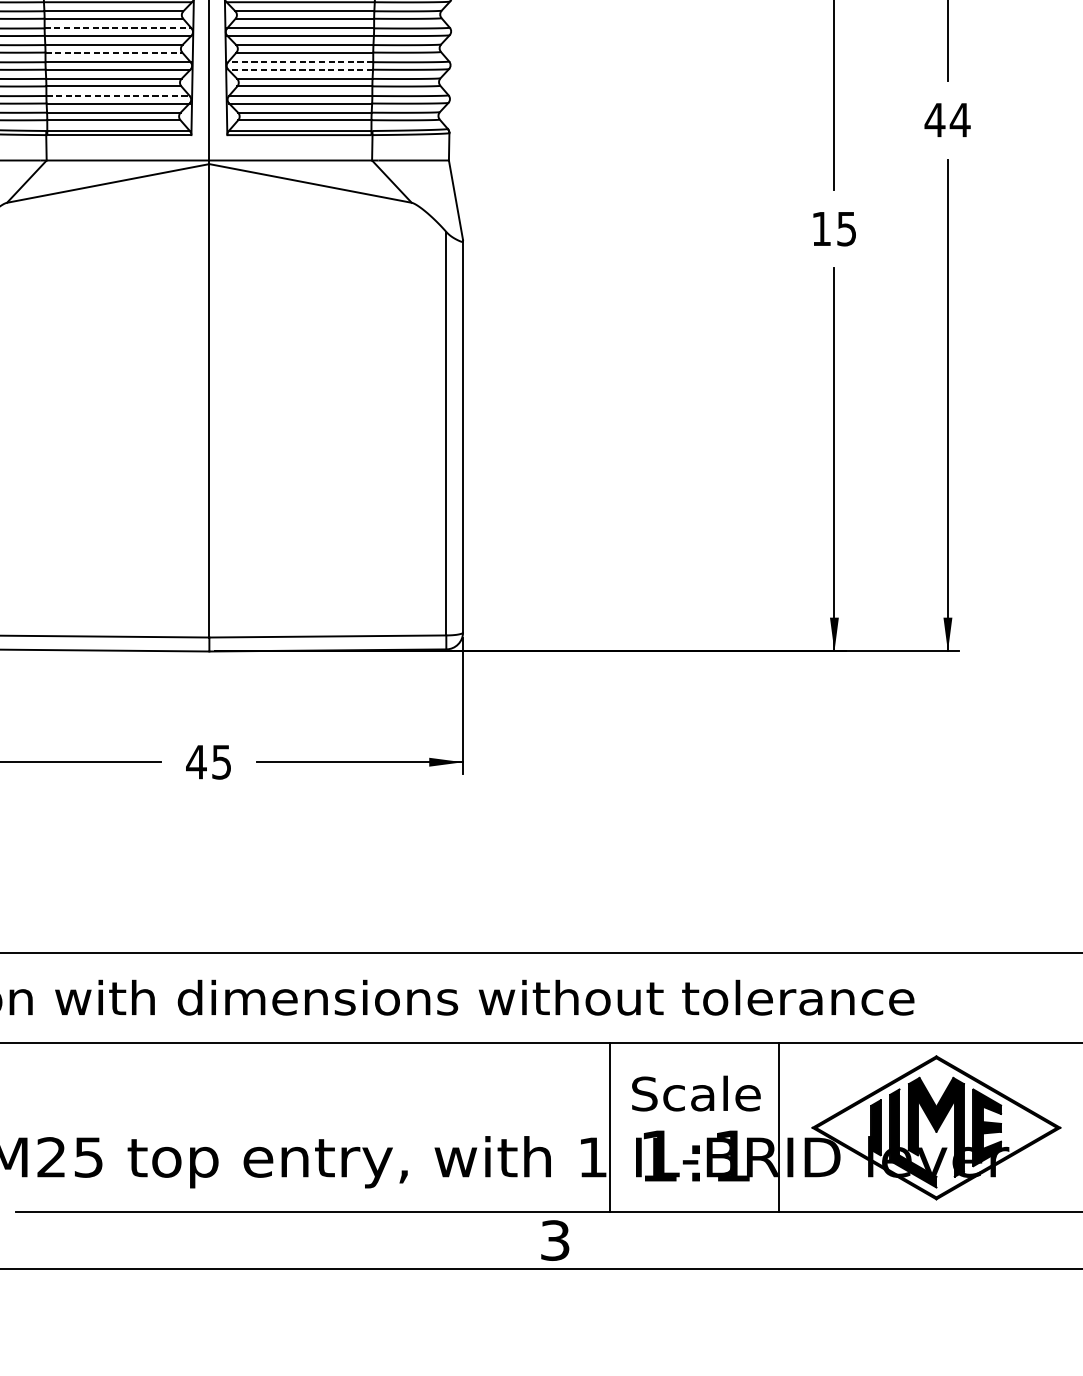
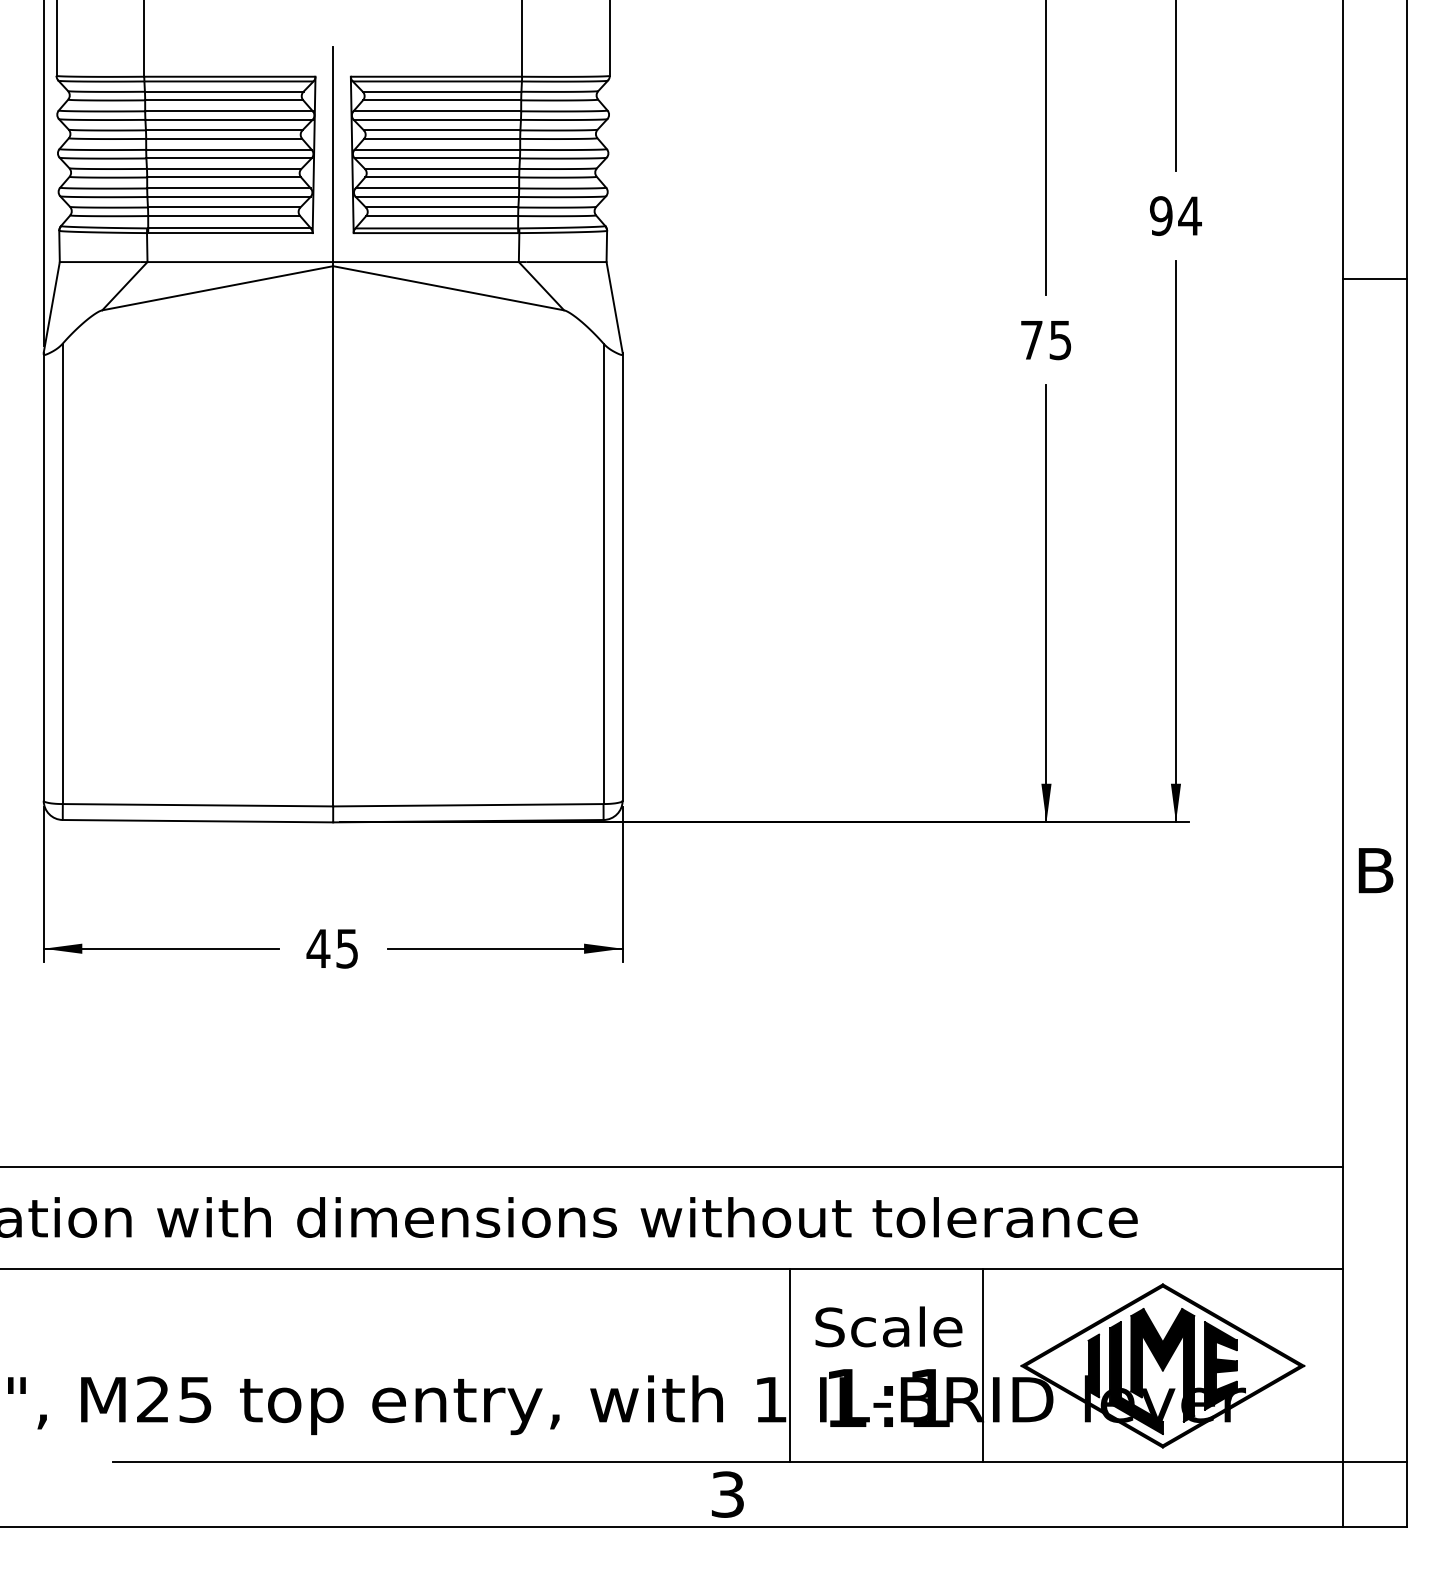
line: (118, 28) -> (229, 111), dashed -> solid
line: (114, 52) -> (224, 138), dashed -> solid
line: (300, 61) -> (437, 149), dashed -> solid
line: (300, 69) -> (437, 158), dashed -> solid
line: (118, 96) -> (229, 188), dashed -> solid
text: (935, 119) -> (1161, 215), 44 -> 94
text: (821, 229) -> (1031, 340), 15 -> 75

